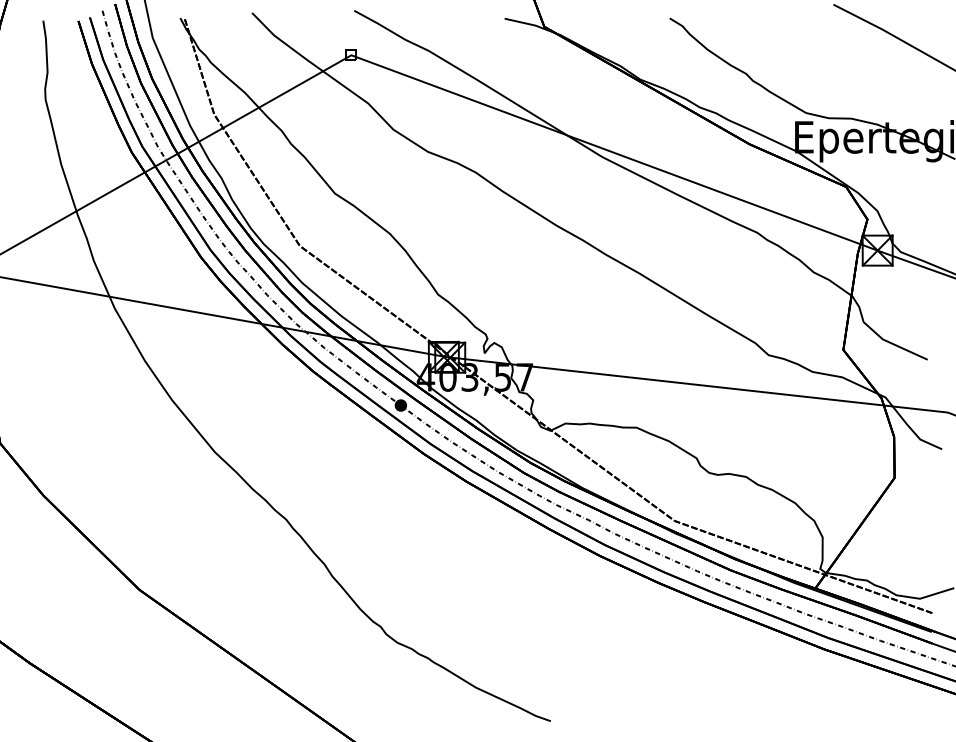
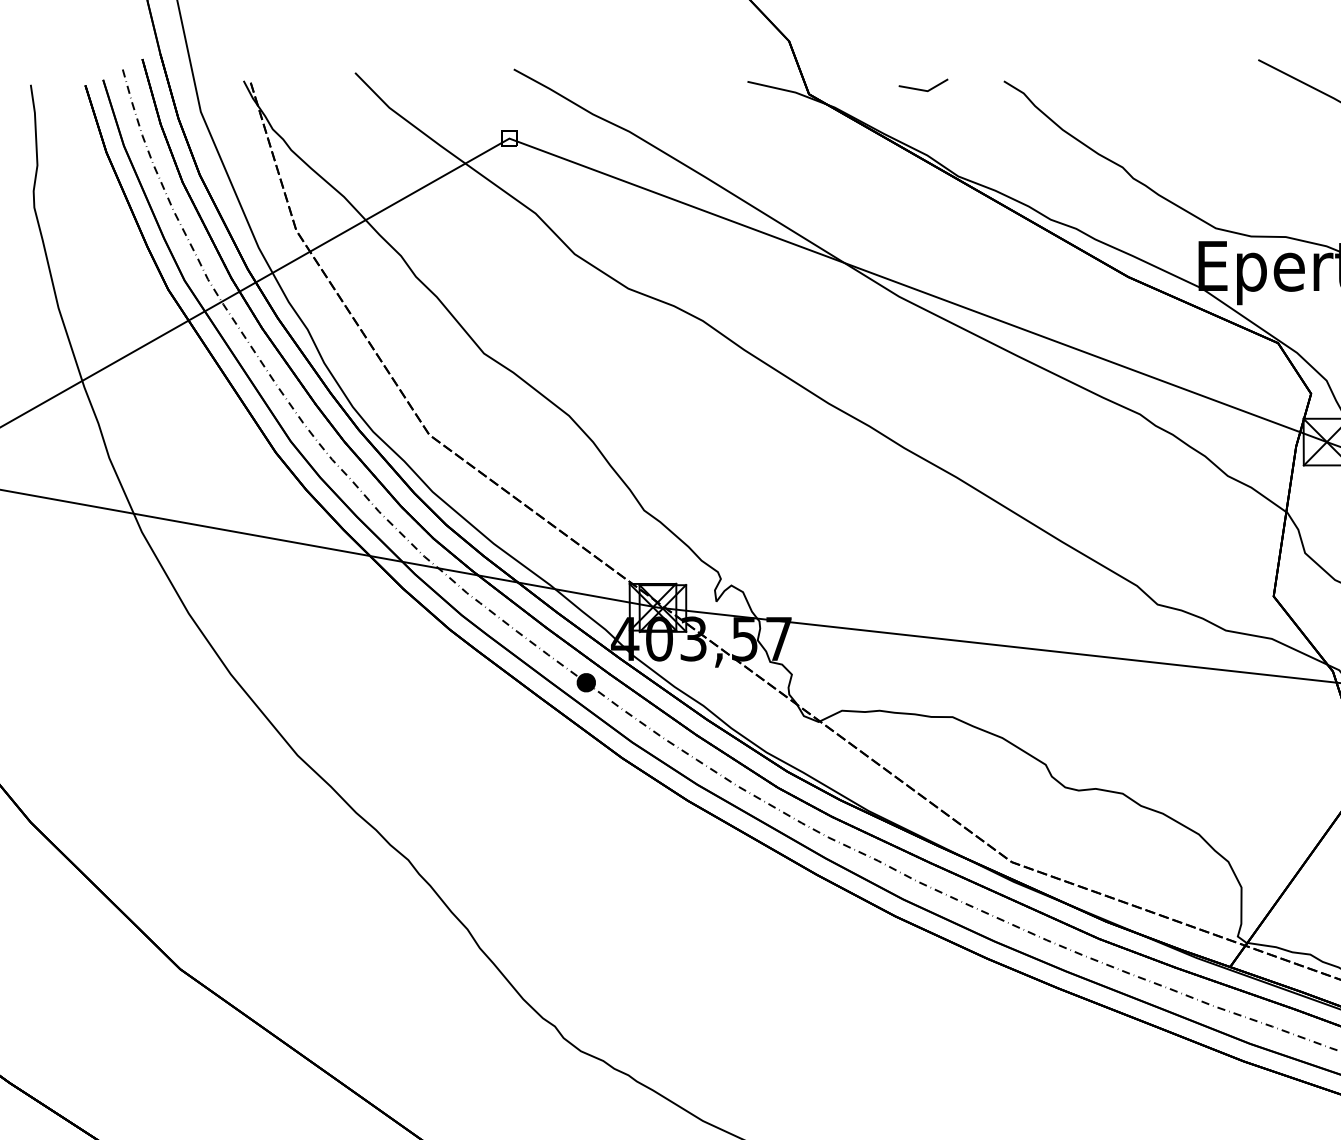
line: (618, 23) -> (924, 89), added

